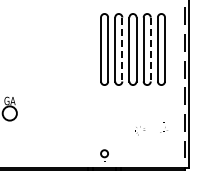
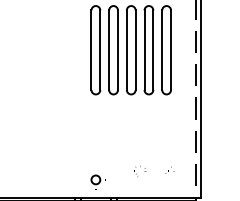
line: (122, 49) -> (118, 50), dashed -> solid
line: (150, 49) -> (153, 50), dashed -> solid
part: (145, 130) -> (146, 170), moved

